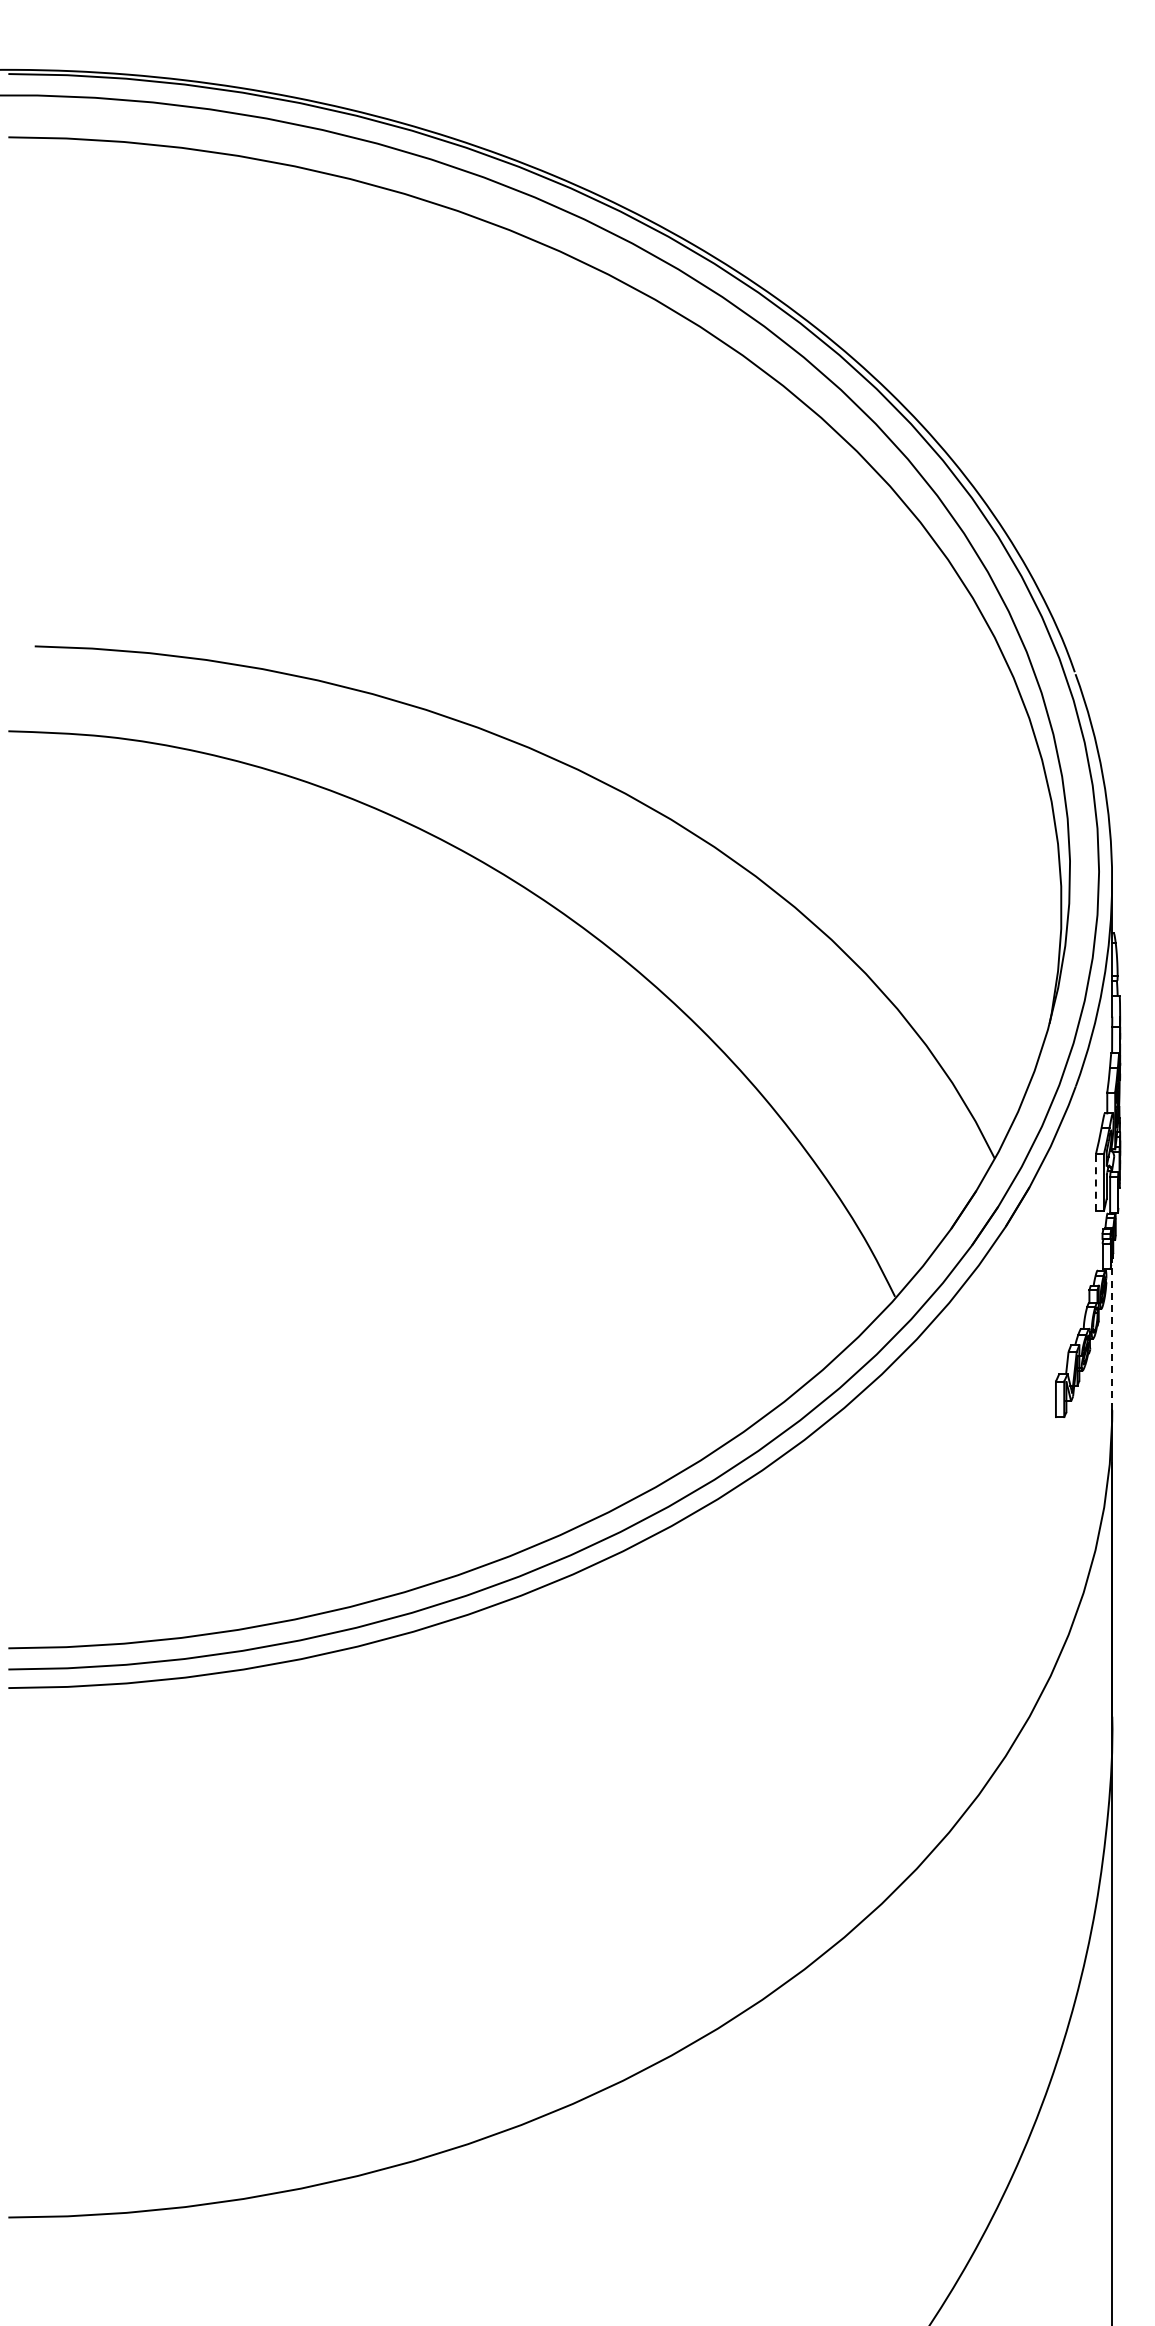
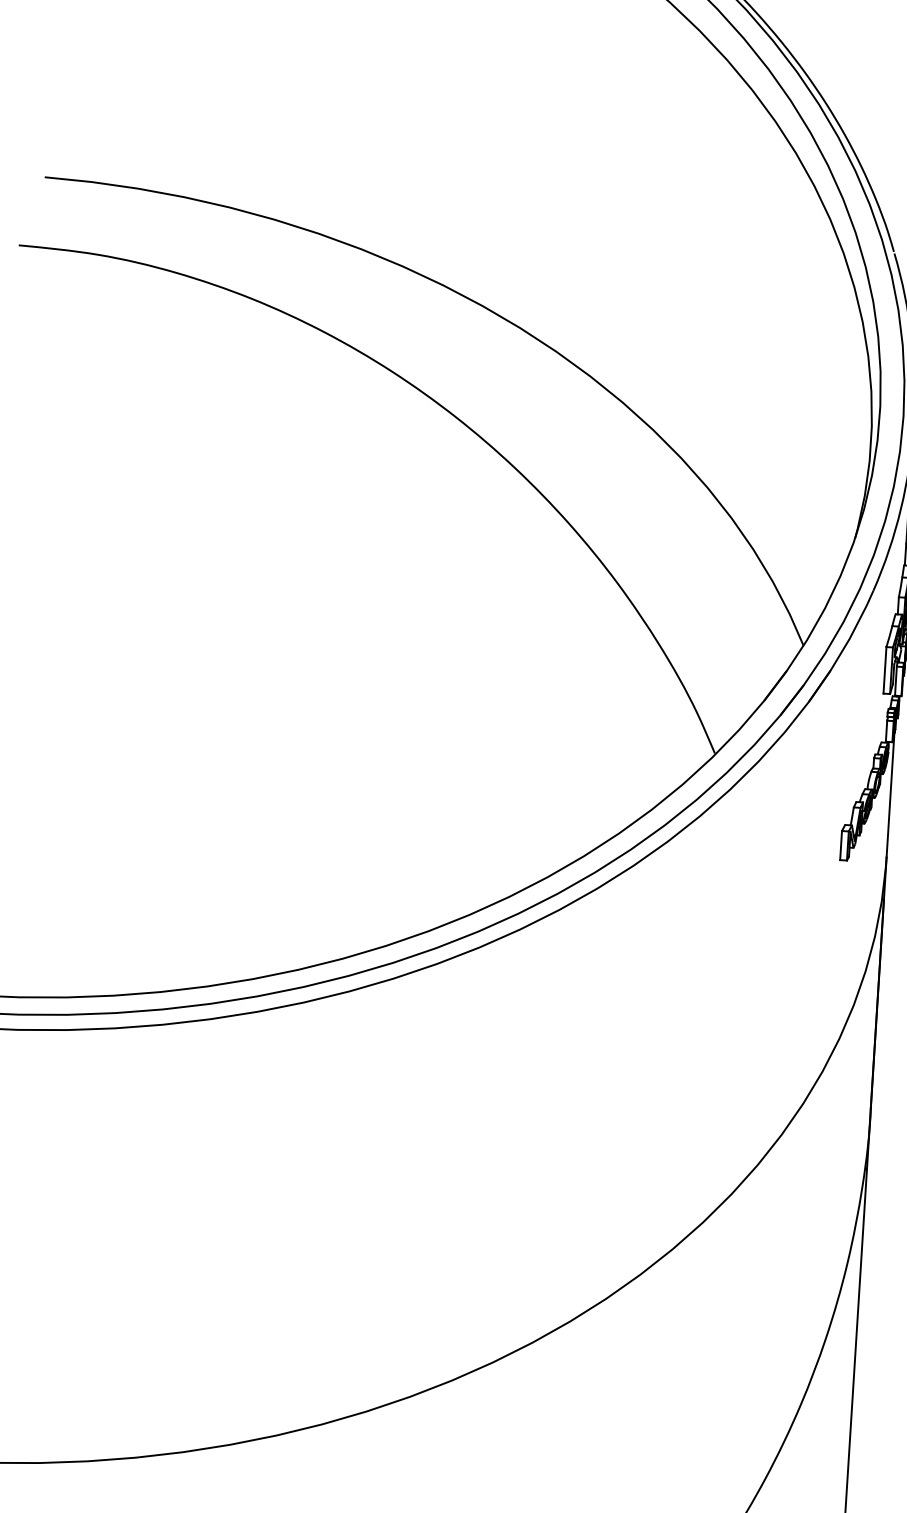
line: (1095, 1182) -> (884, 670), dashed -> solid
line: (1112, 1333) -> (890, 794), dashed -> solid

